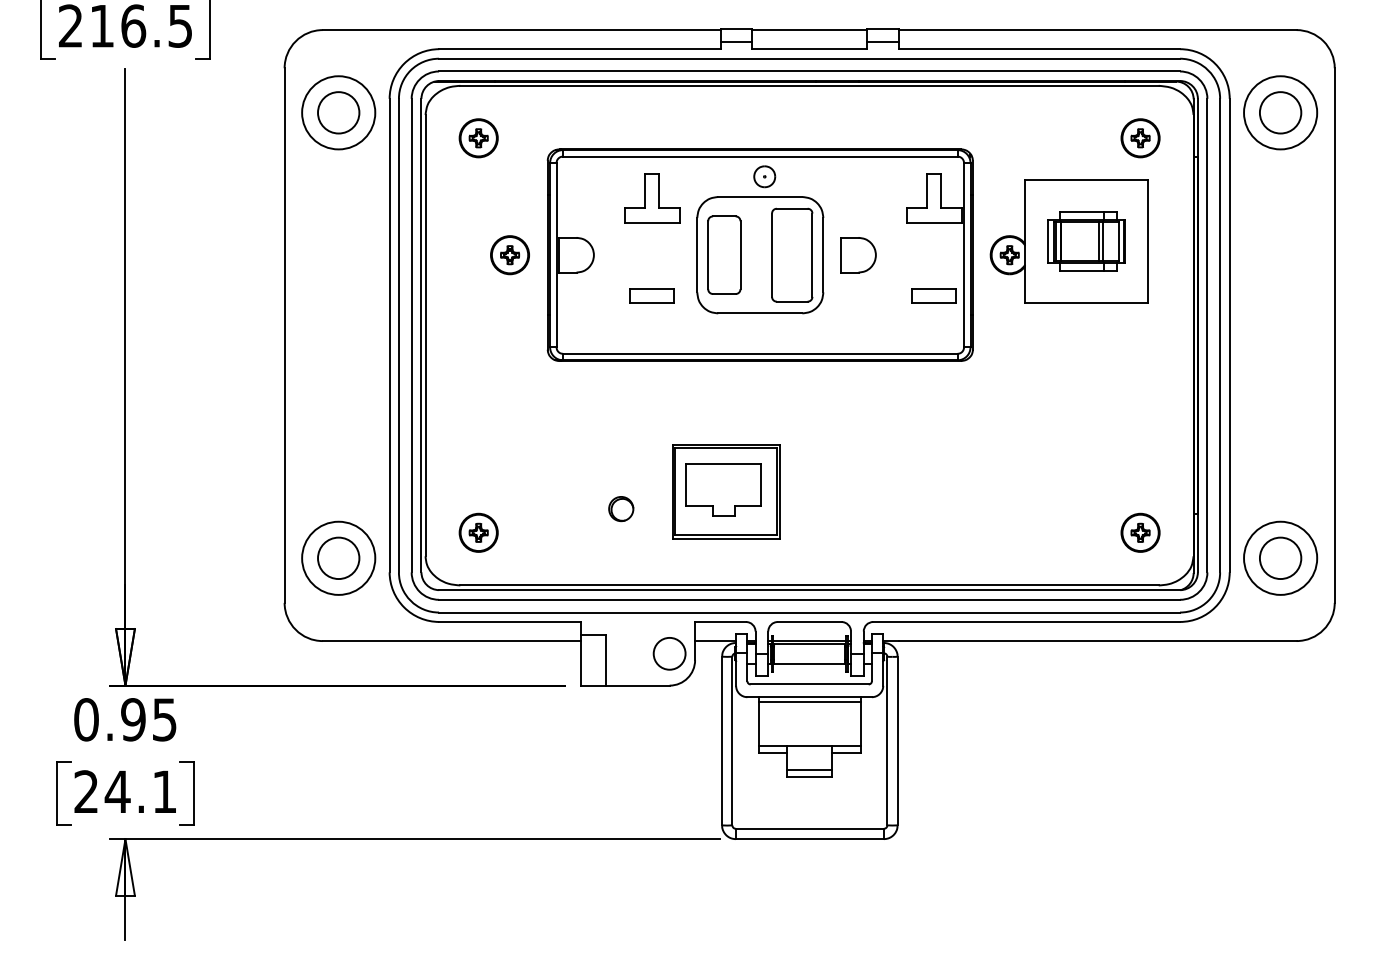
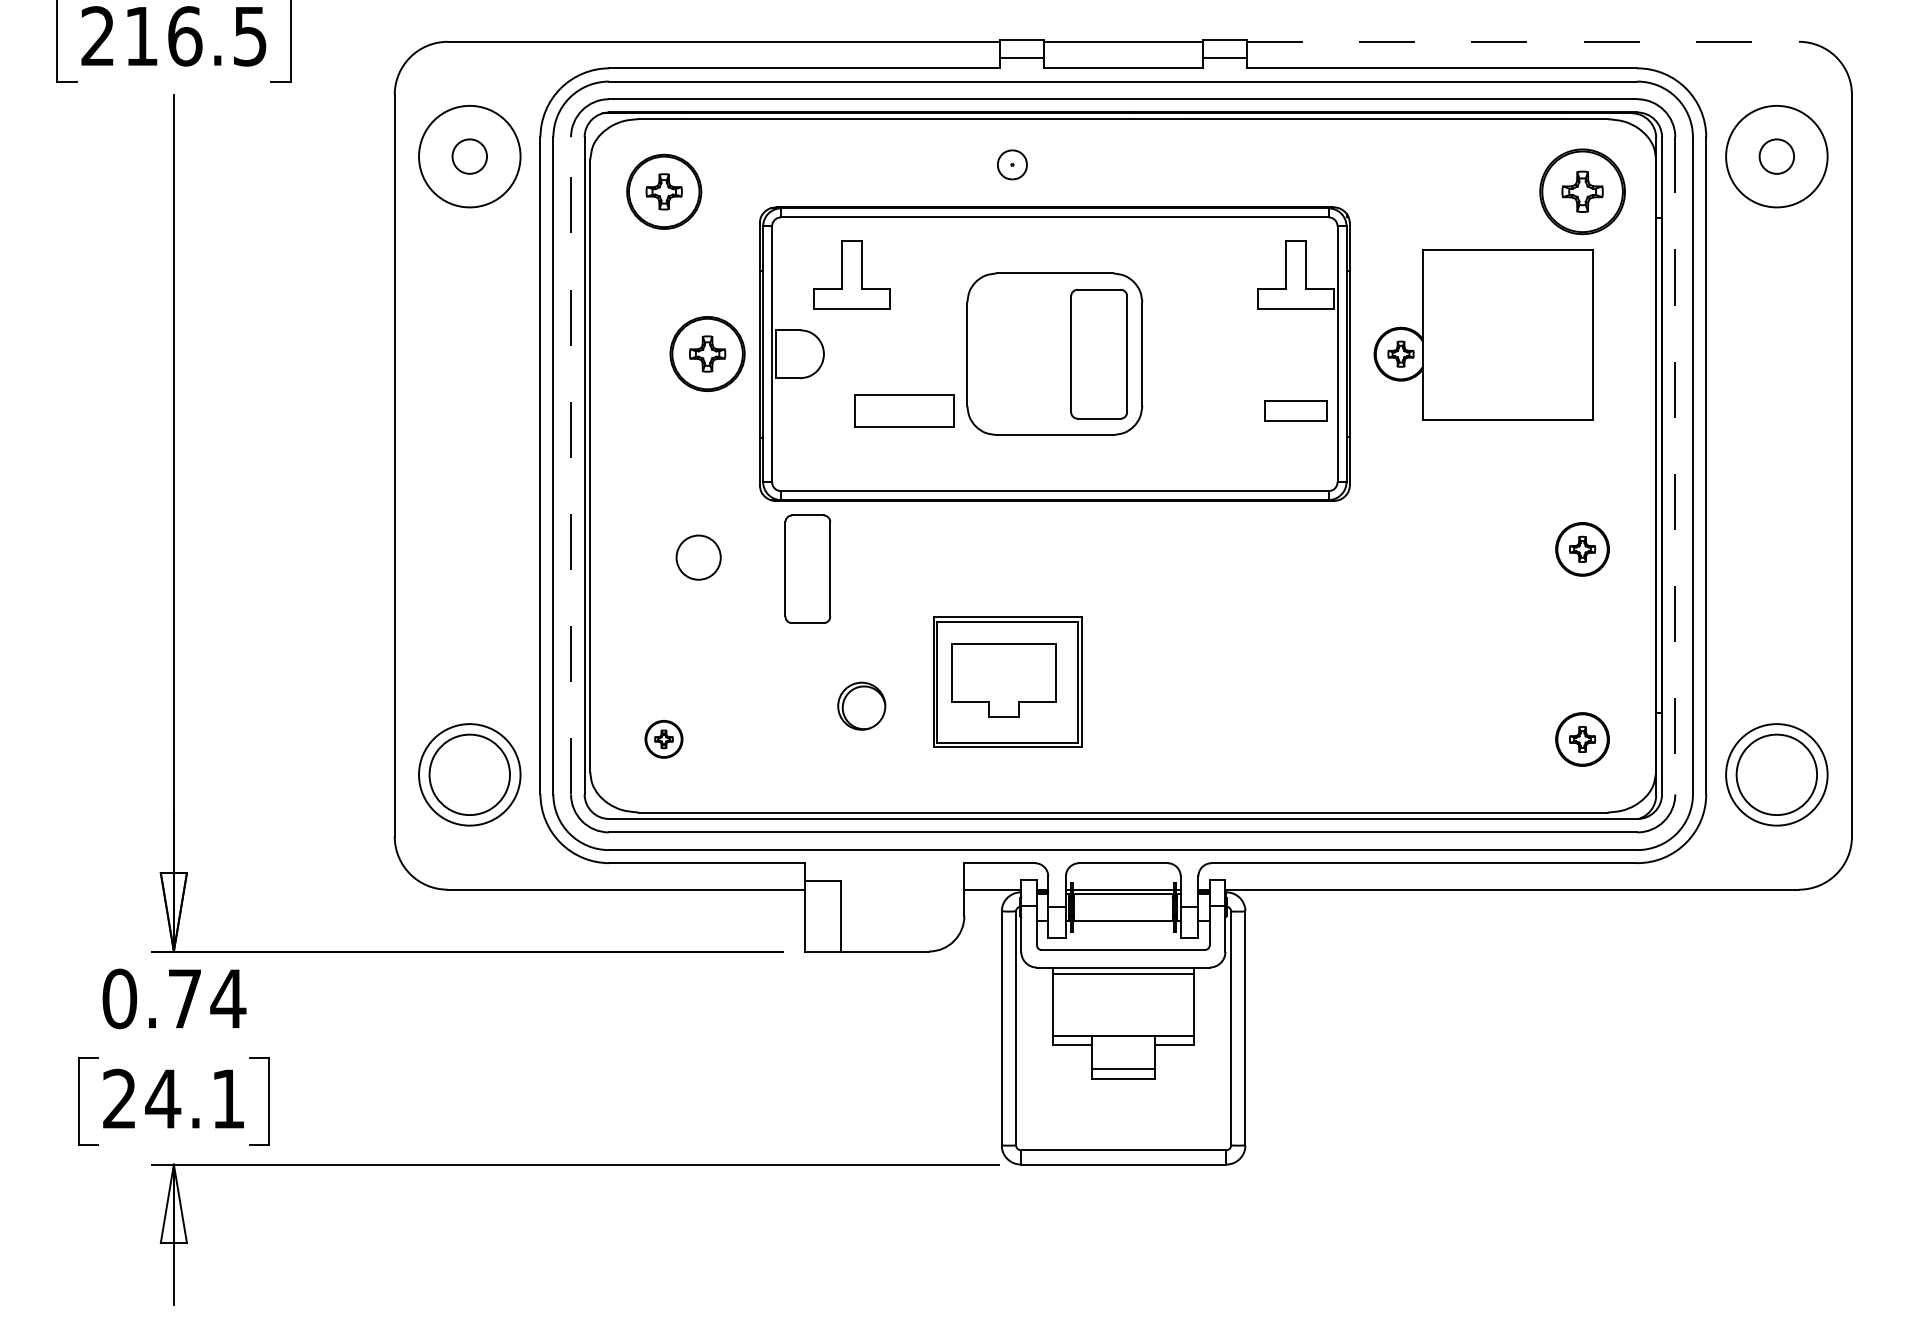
line: (1097, 30) -> (1522, 42), solid -> dashed
circle: (338, 112) -> (469, 156), size x0.6
circle: (1280, 112) -> (1776, 156), size x0.6
part: (478, 138) -> (663, 192), size x1.4
part: (1140, 138) -> (1582, 192), size x1.6
part: (764, 176) -> (1012, 164), moved
part: (652, 198) -> (852, 275), moved
part: (1086, 241) -> (1507, 335), removed
part: (724, 254) -> (808, 568), moved
part: (509, 255) -> (706, 354), size x1.4
part: (858, 255) -> (1191, 354), removed
part: (651, 295) -> (903, 410), size x1.6
line: (411, 335) -> (570, 465), solid -> dashed
line: (1207, 335) -> (1675, 465), solid -> dashed
part: (1140, 395) -> (1582, 548), added
part: (621, 509) -> (862, 707), size x1.4
part: (478, 532) -> (663, 739), size x0.7
circle: (338, 558) -> (469, 775), size x1.4
circle: (1280, 558) -> (1776, 775), size x1.4
circle: (669, 653) -> (698, 557), moved
text: (149, 719) -> (207, 998), 0.95 -> 0.74

